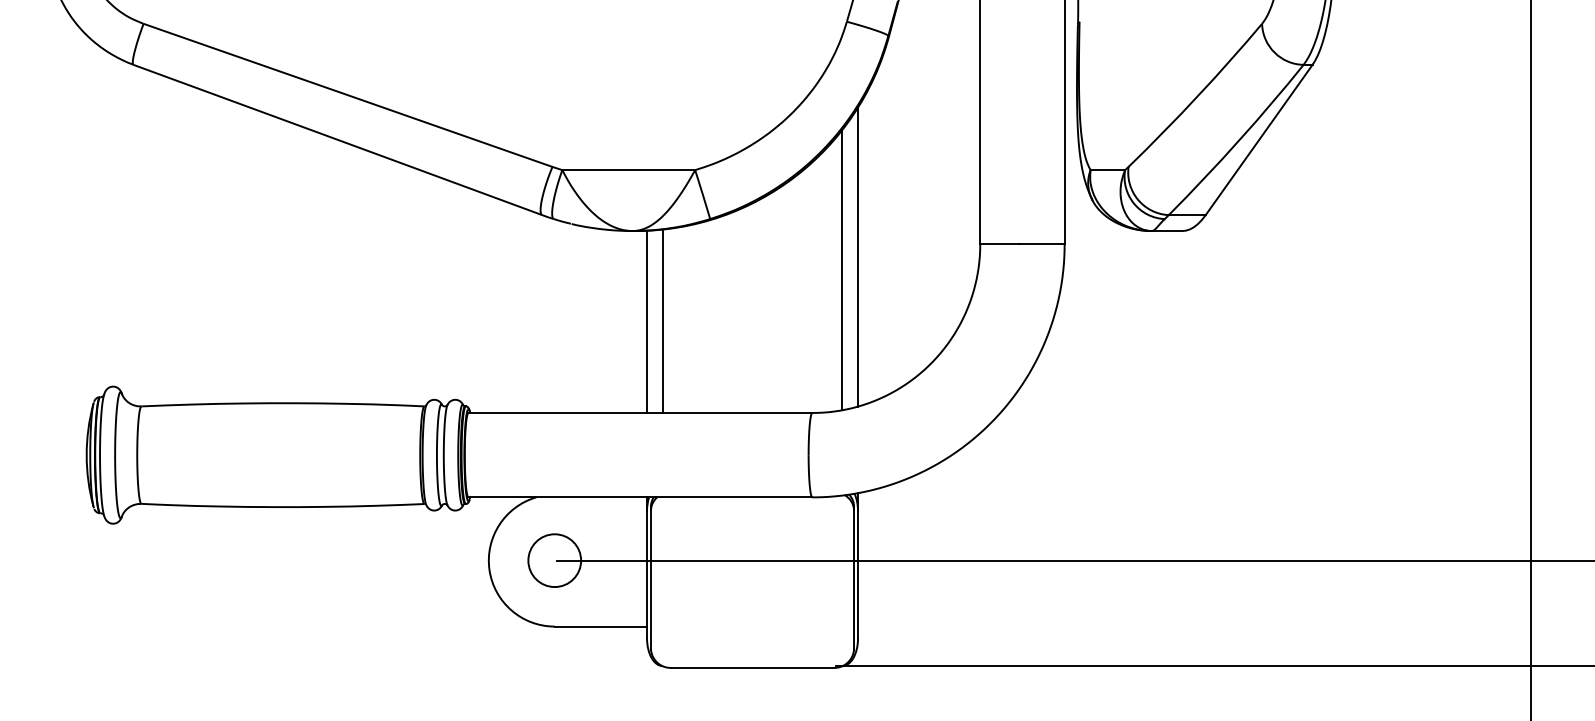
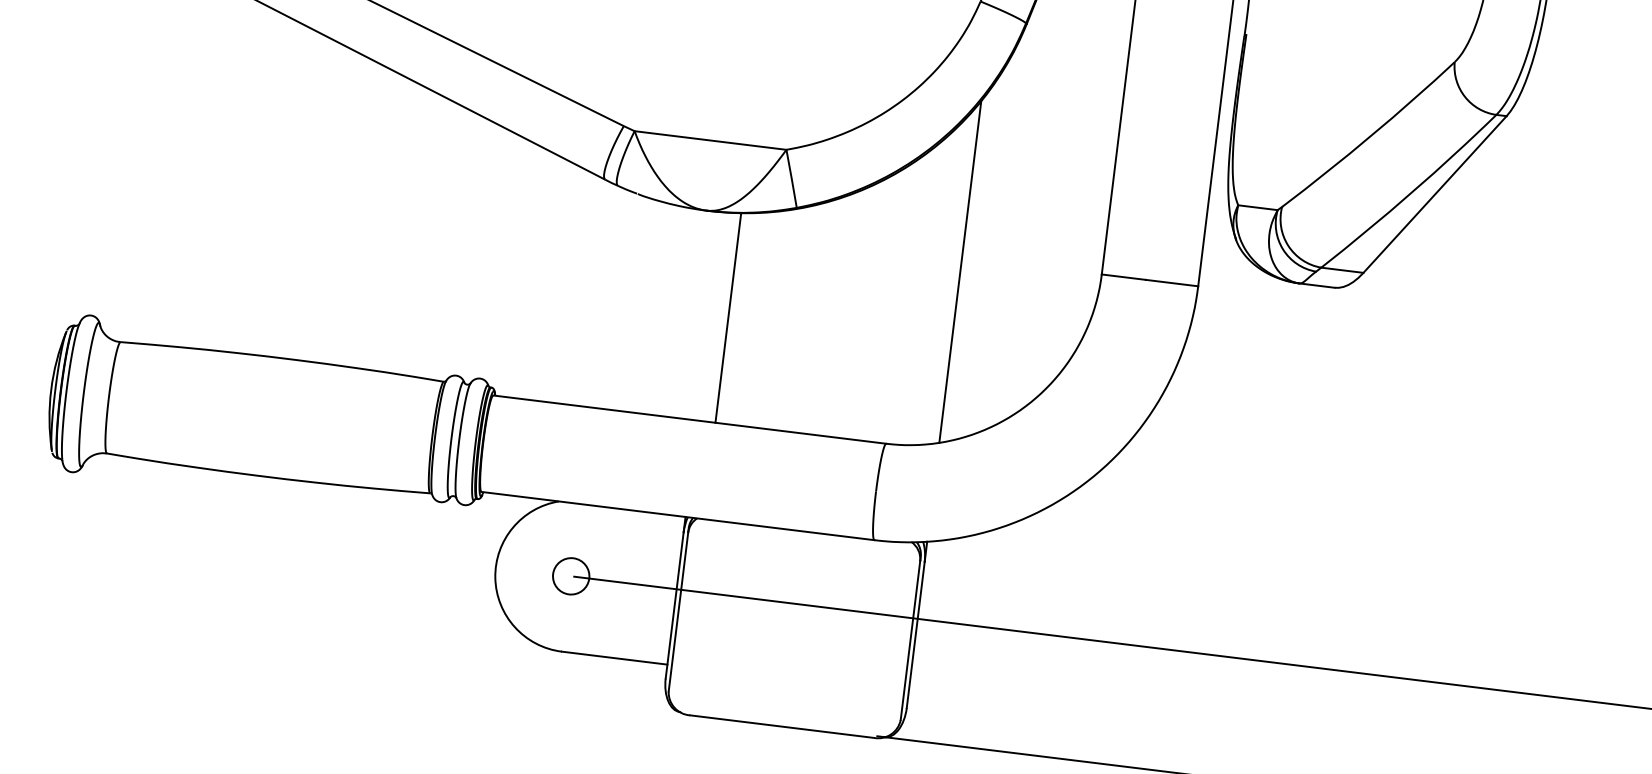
line: (842, 270) -> (940, 285), removed
line: (647, 321) -> (710, 316), removed
circle: (554, 560) -> (570, 576), size x0.6

